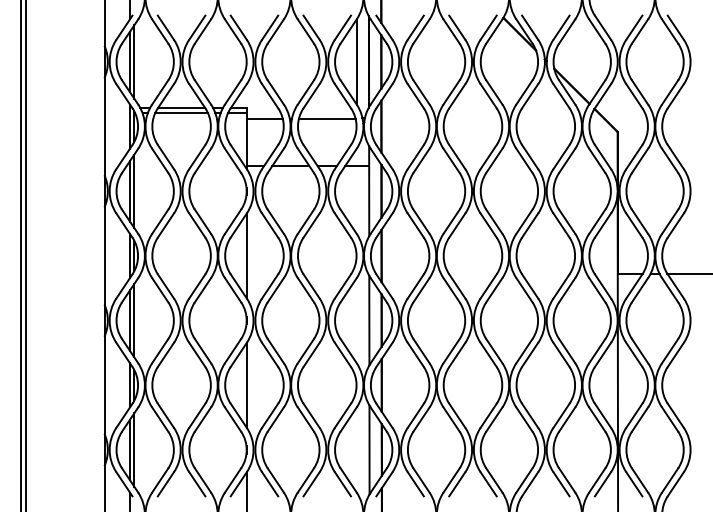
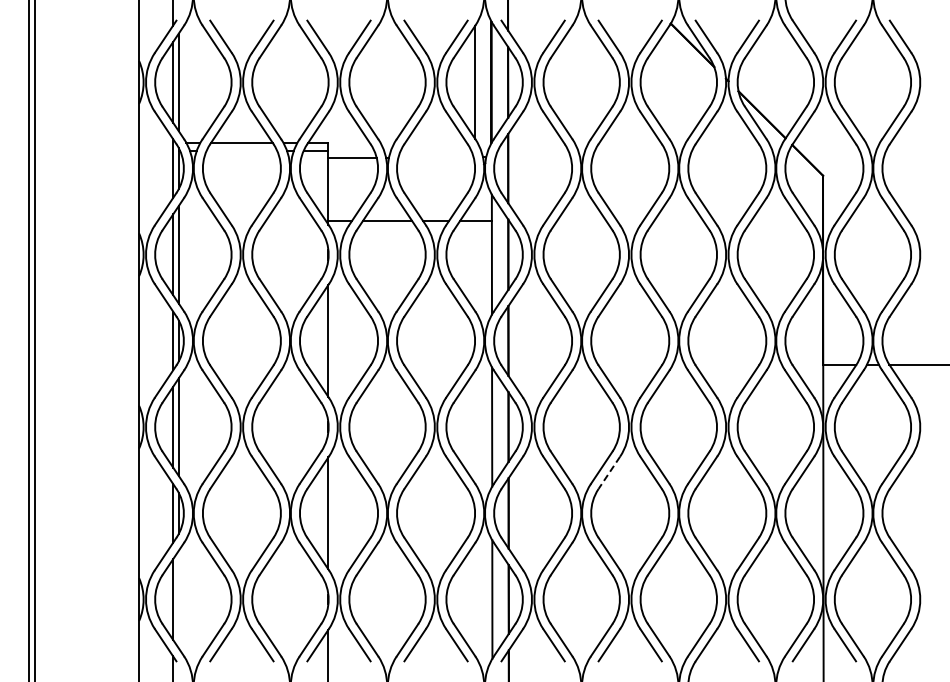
line: (181, 113) -> (241, 150), removed
line: (326, 119) -> (435, 158), removed
line: (457, 355) -> (609, 473), solid -> dashed
line: (134, 449) -> (178, 599), removed

